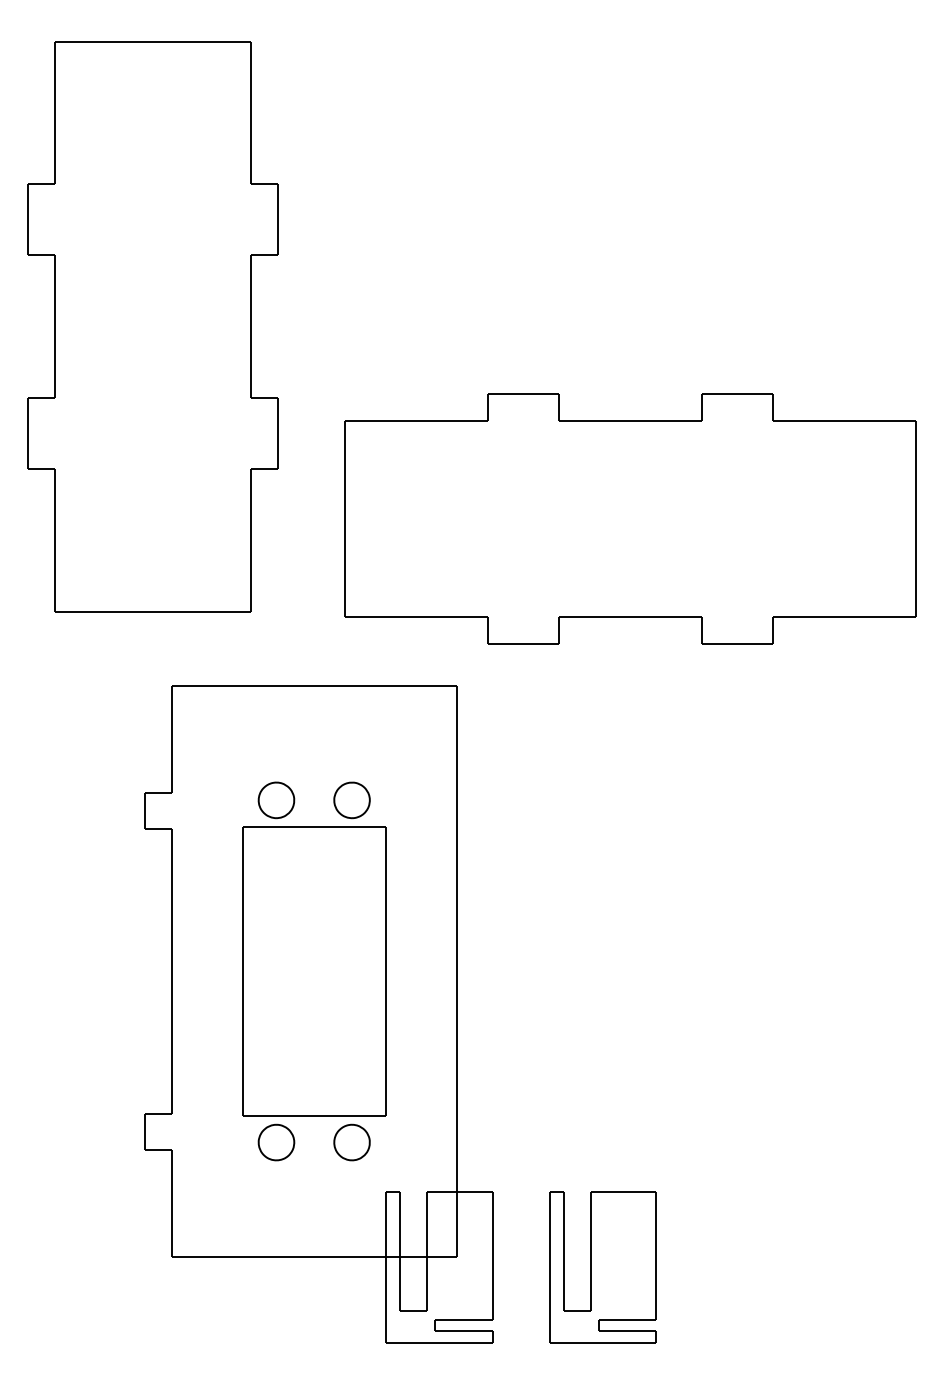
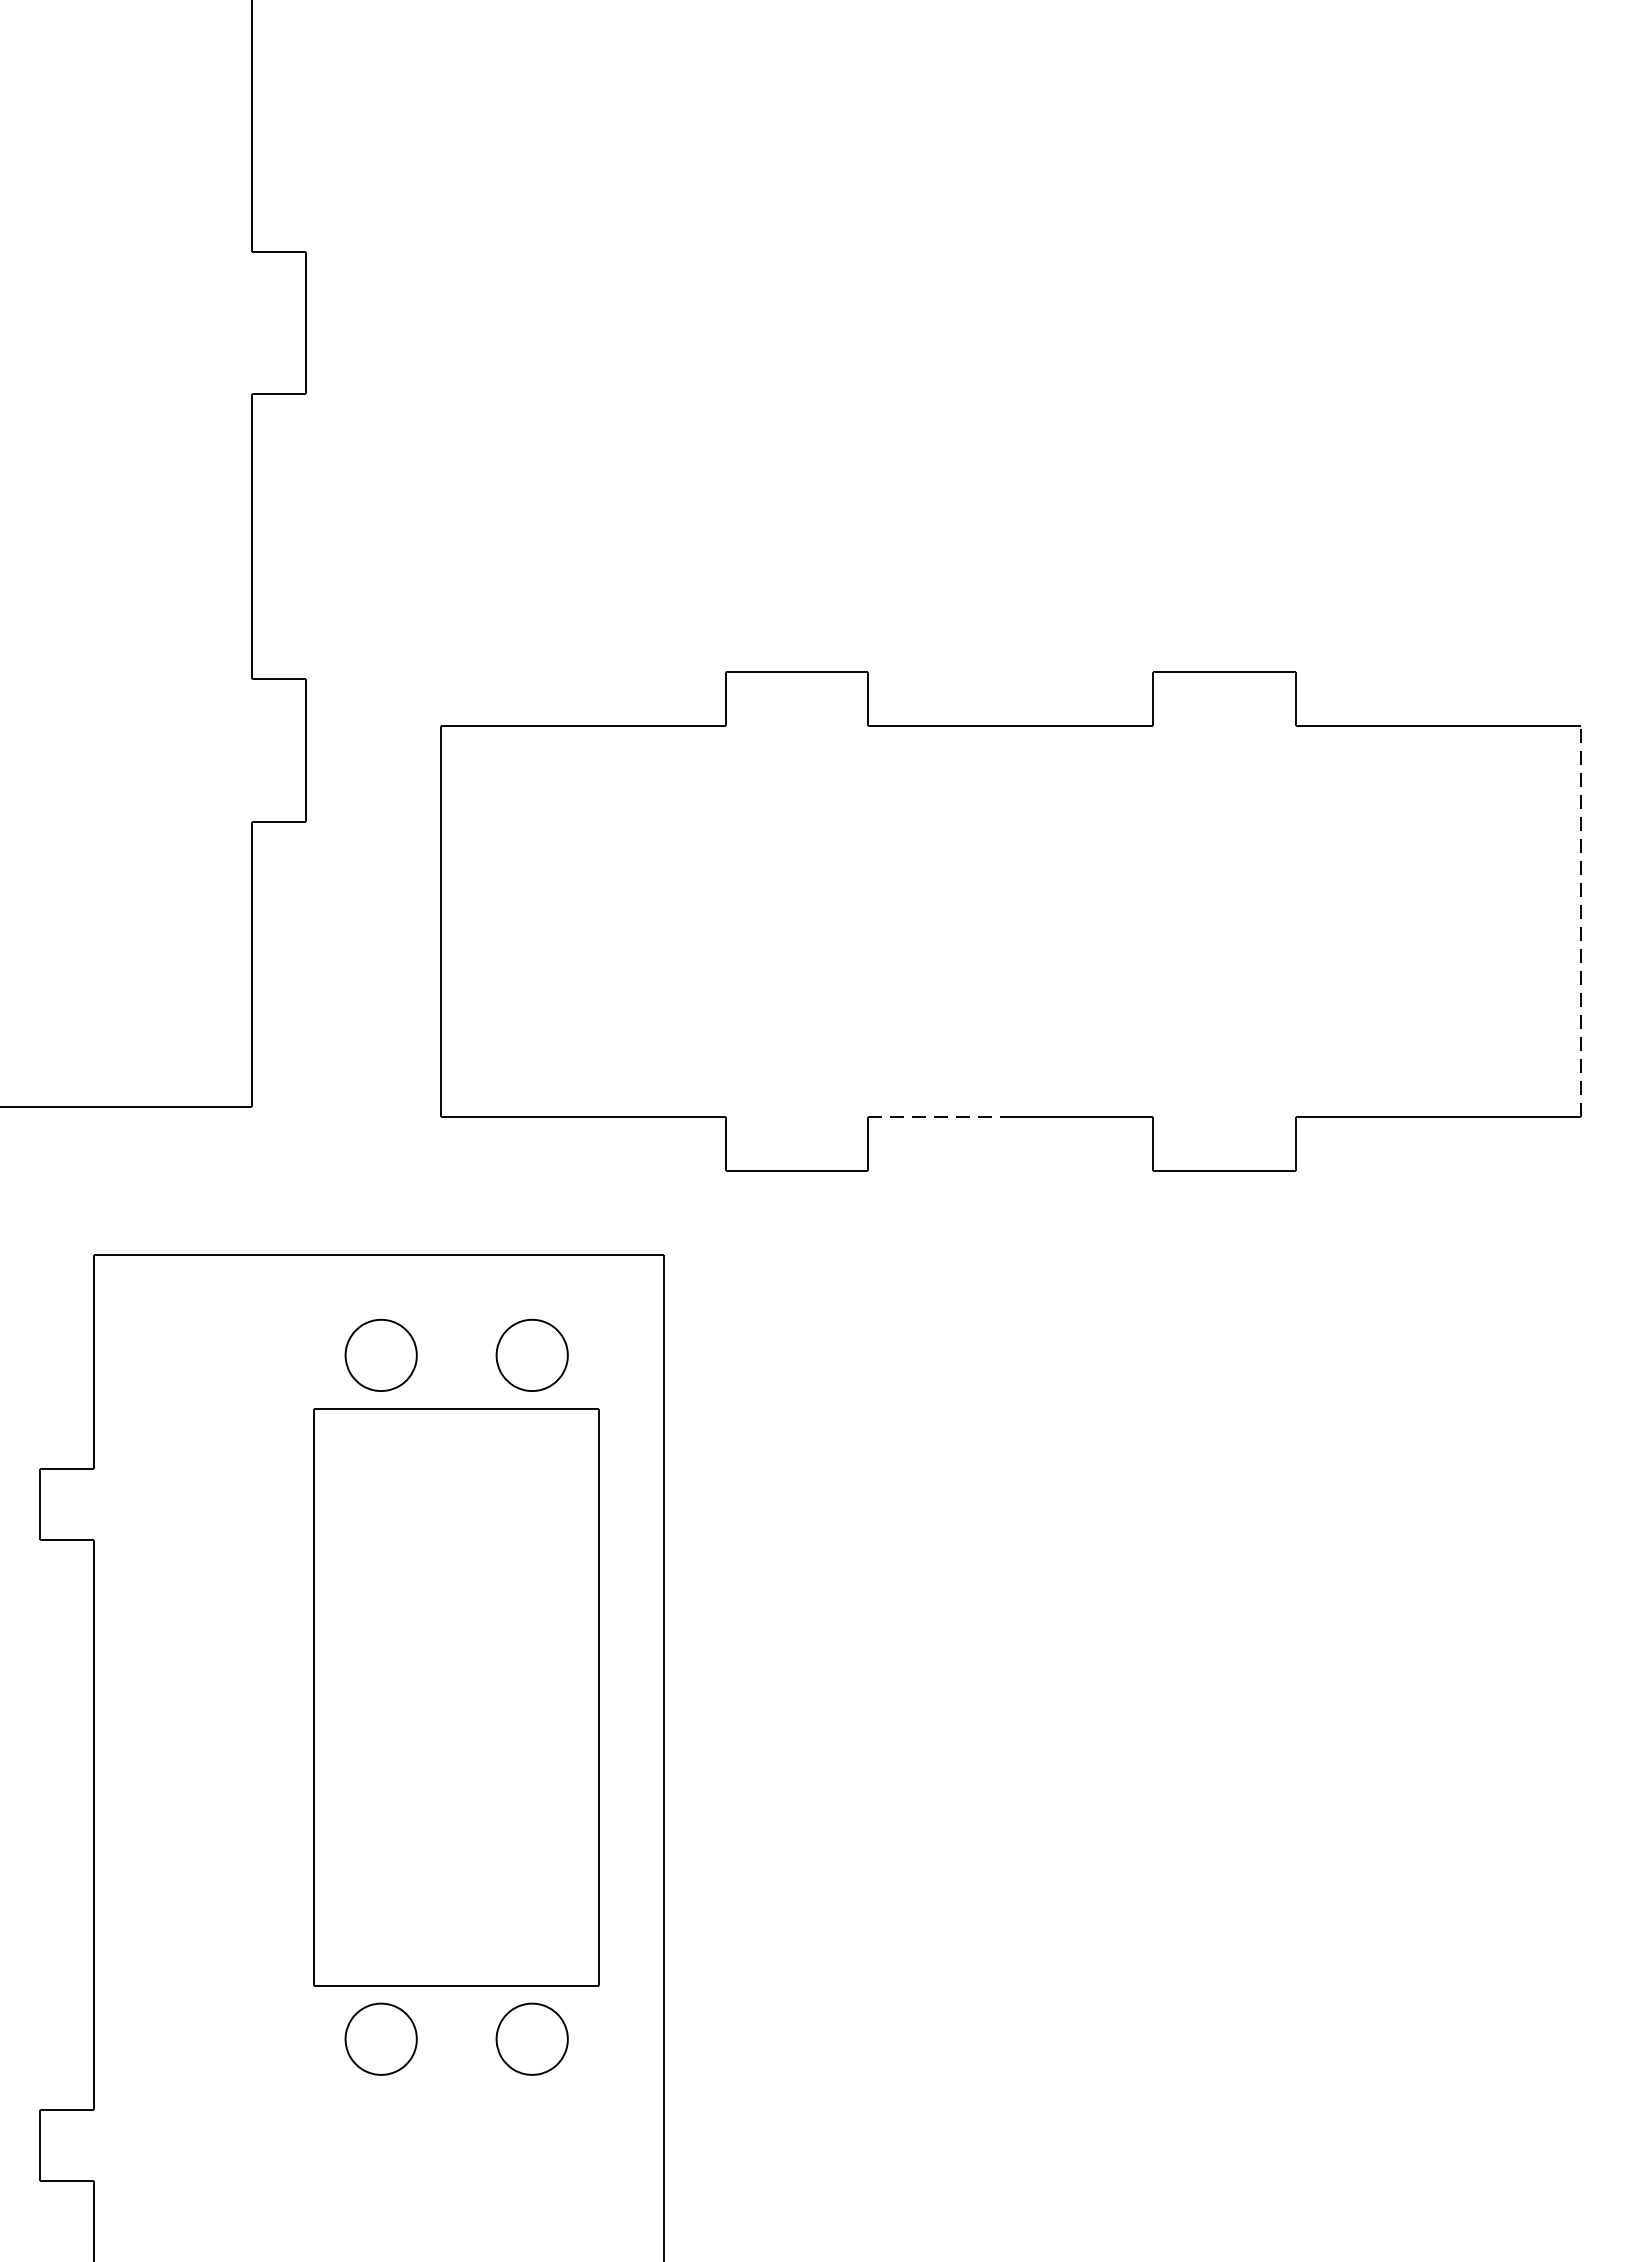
line: (915, 519) -> (1580, 922), solid -> dashed
line: (594, 616) -> (938, 1115), solid -> dashed
part: (314, 971) -> (457, 1697), moved

